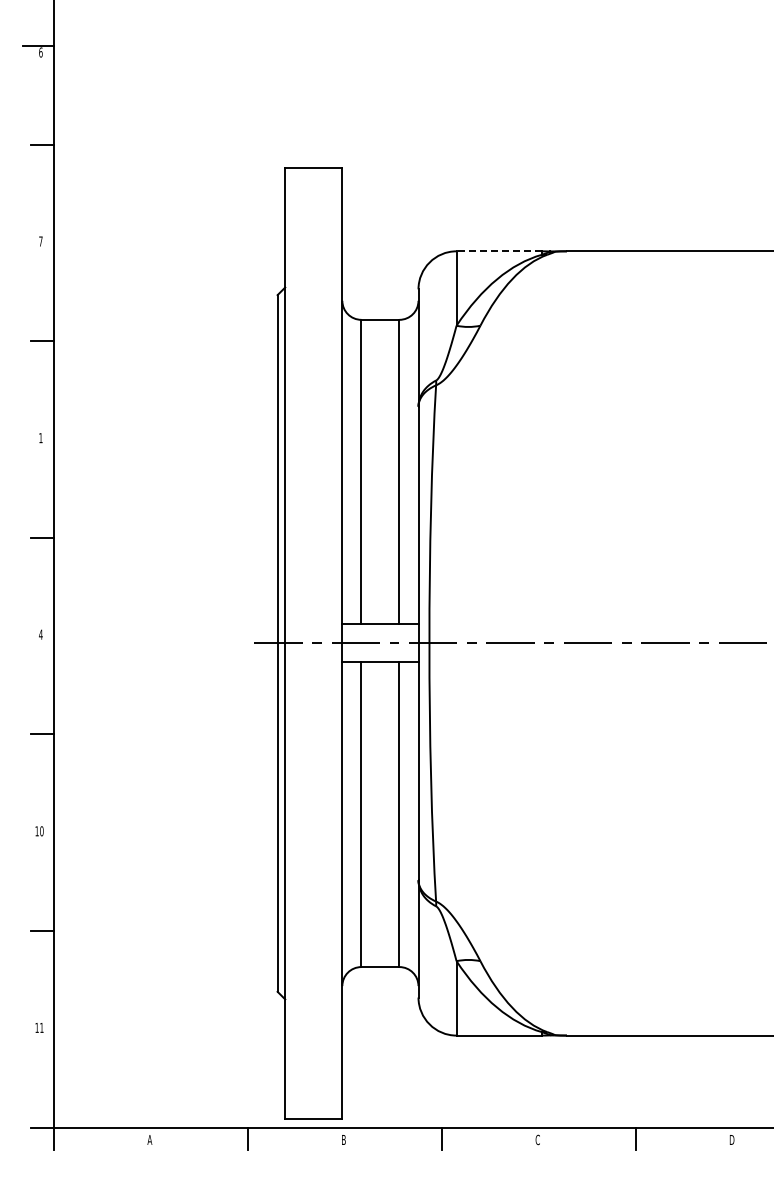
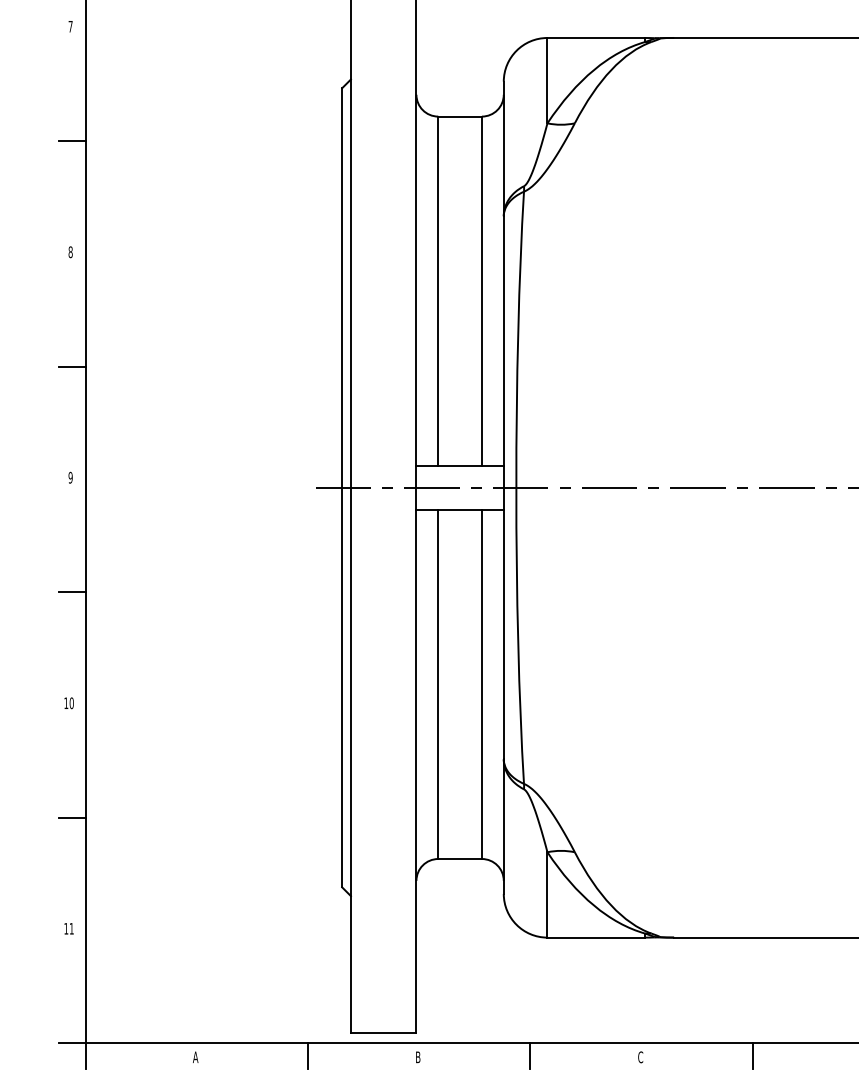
line: (499, 251) -> (596, 38), dashed -> solid
text: (40, 438) -> (70, 252), 1 -> 8
text: (40, 634) -> (70, 477), 4 -> 9

